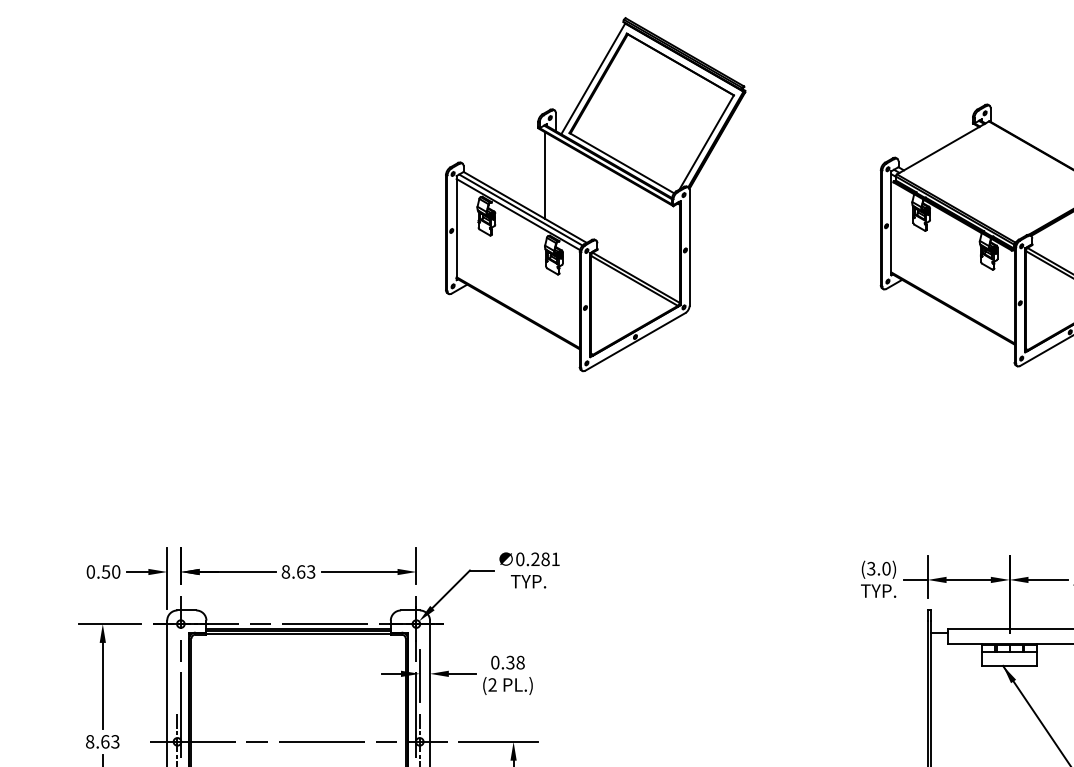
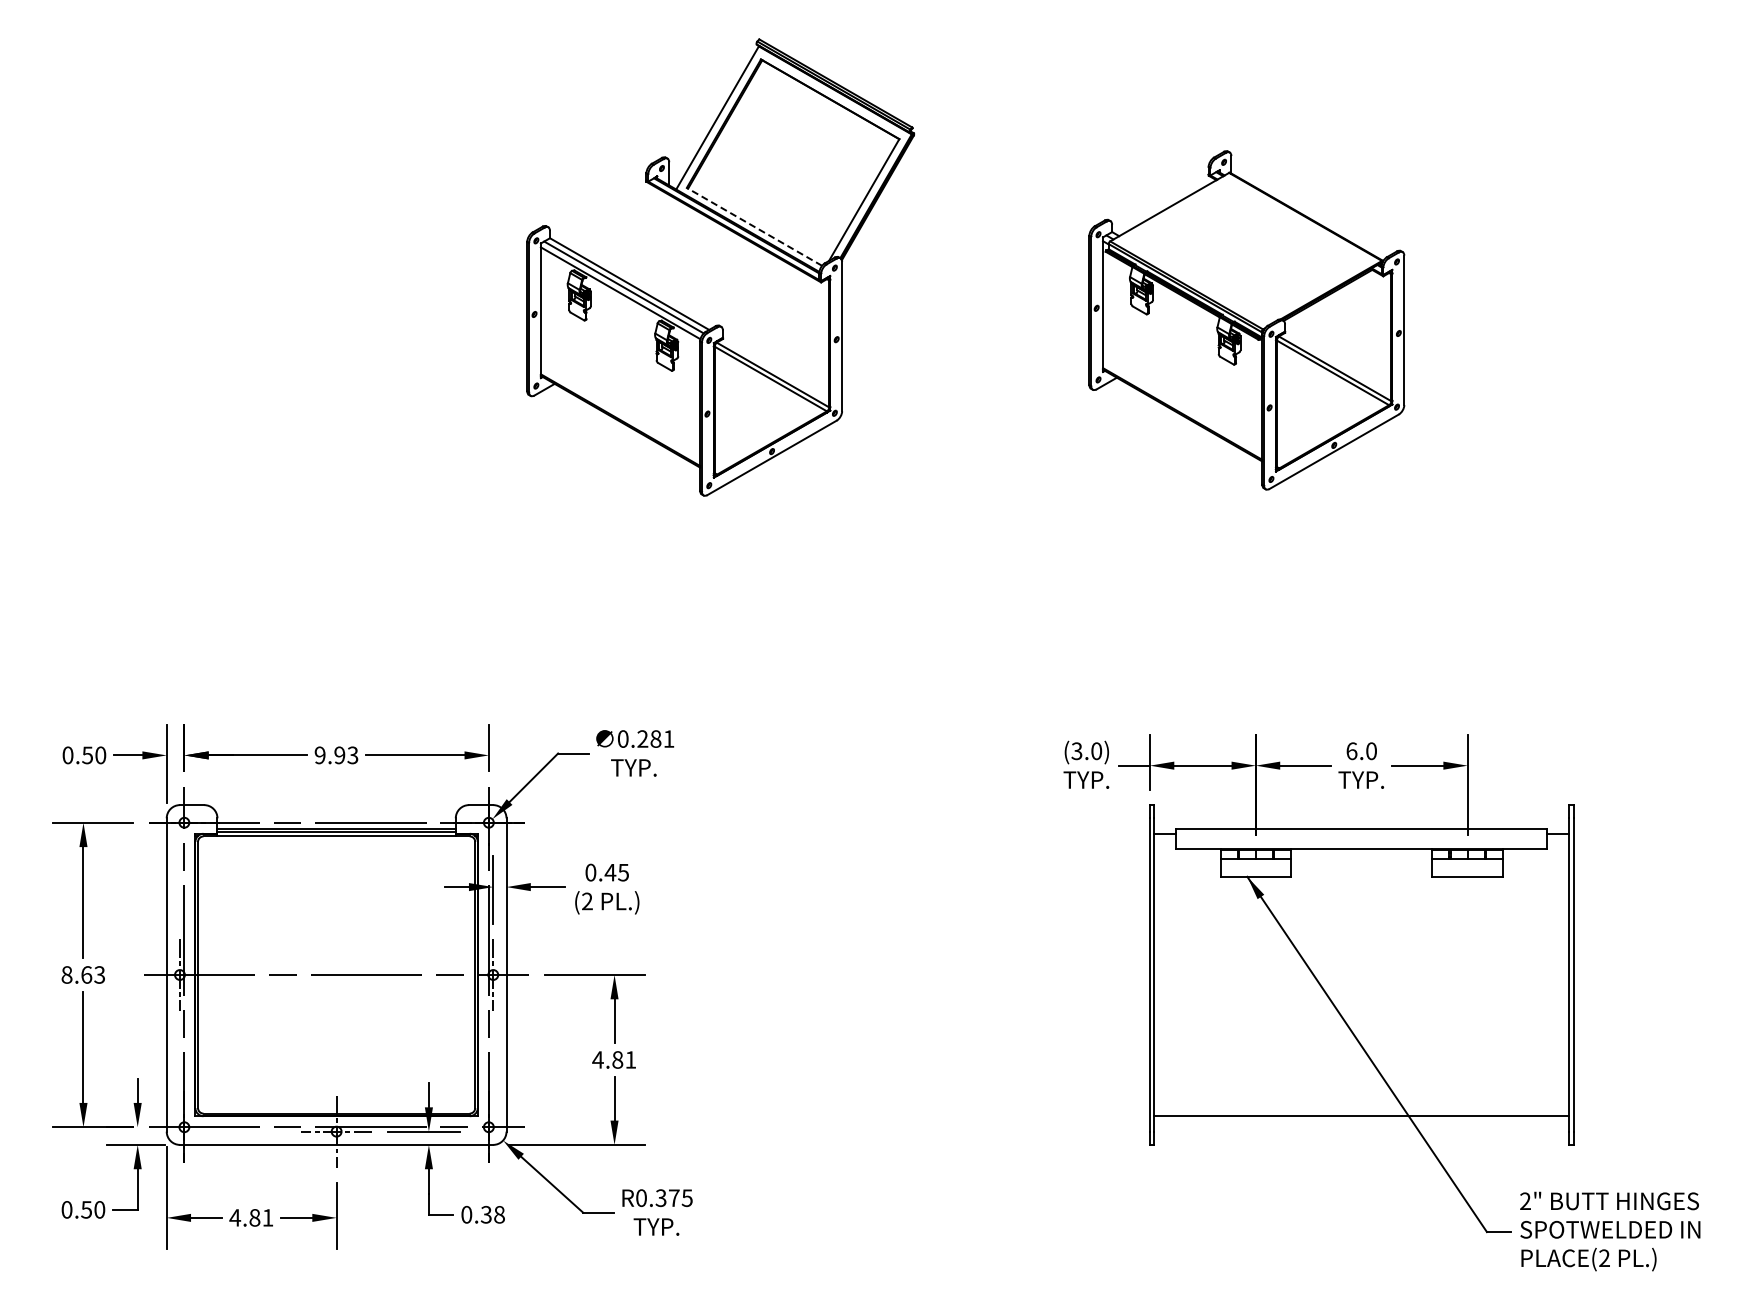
line: (621, 162) -> (754, 226), solid -> dashed
line: (544, 175) -> (654, 242), removed
text: (293, 572) -> (329, 755), 8.63 -> 9.93
text: (515, 662) -> (616, 872), 0.38 -> 0.45

